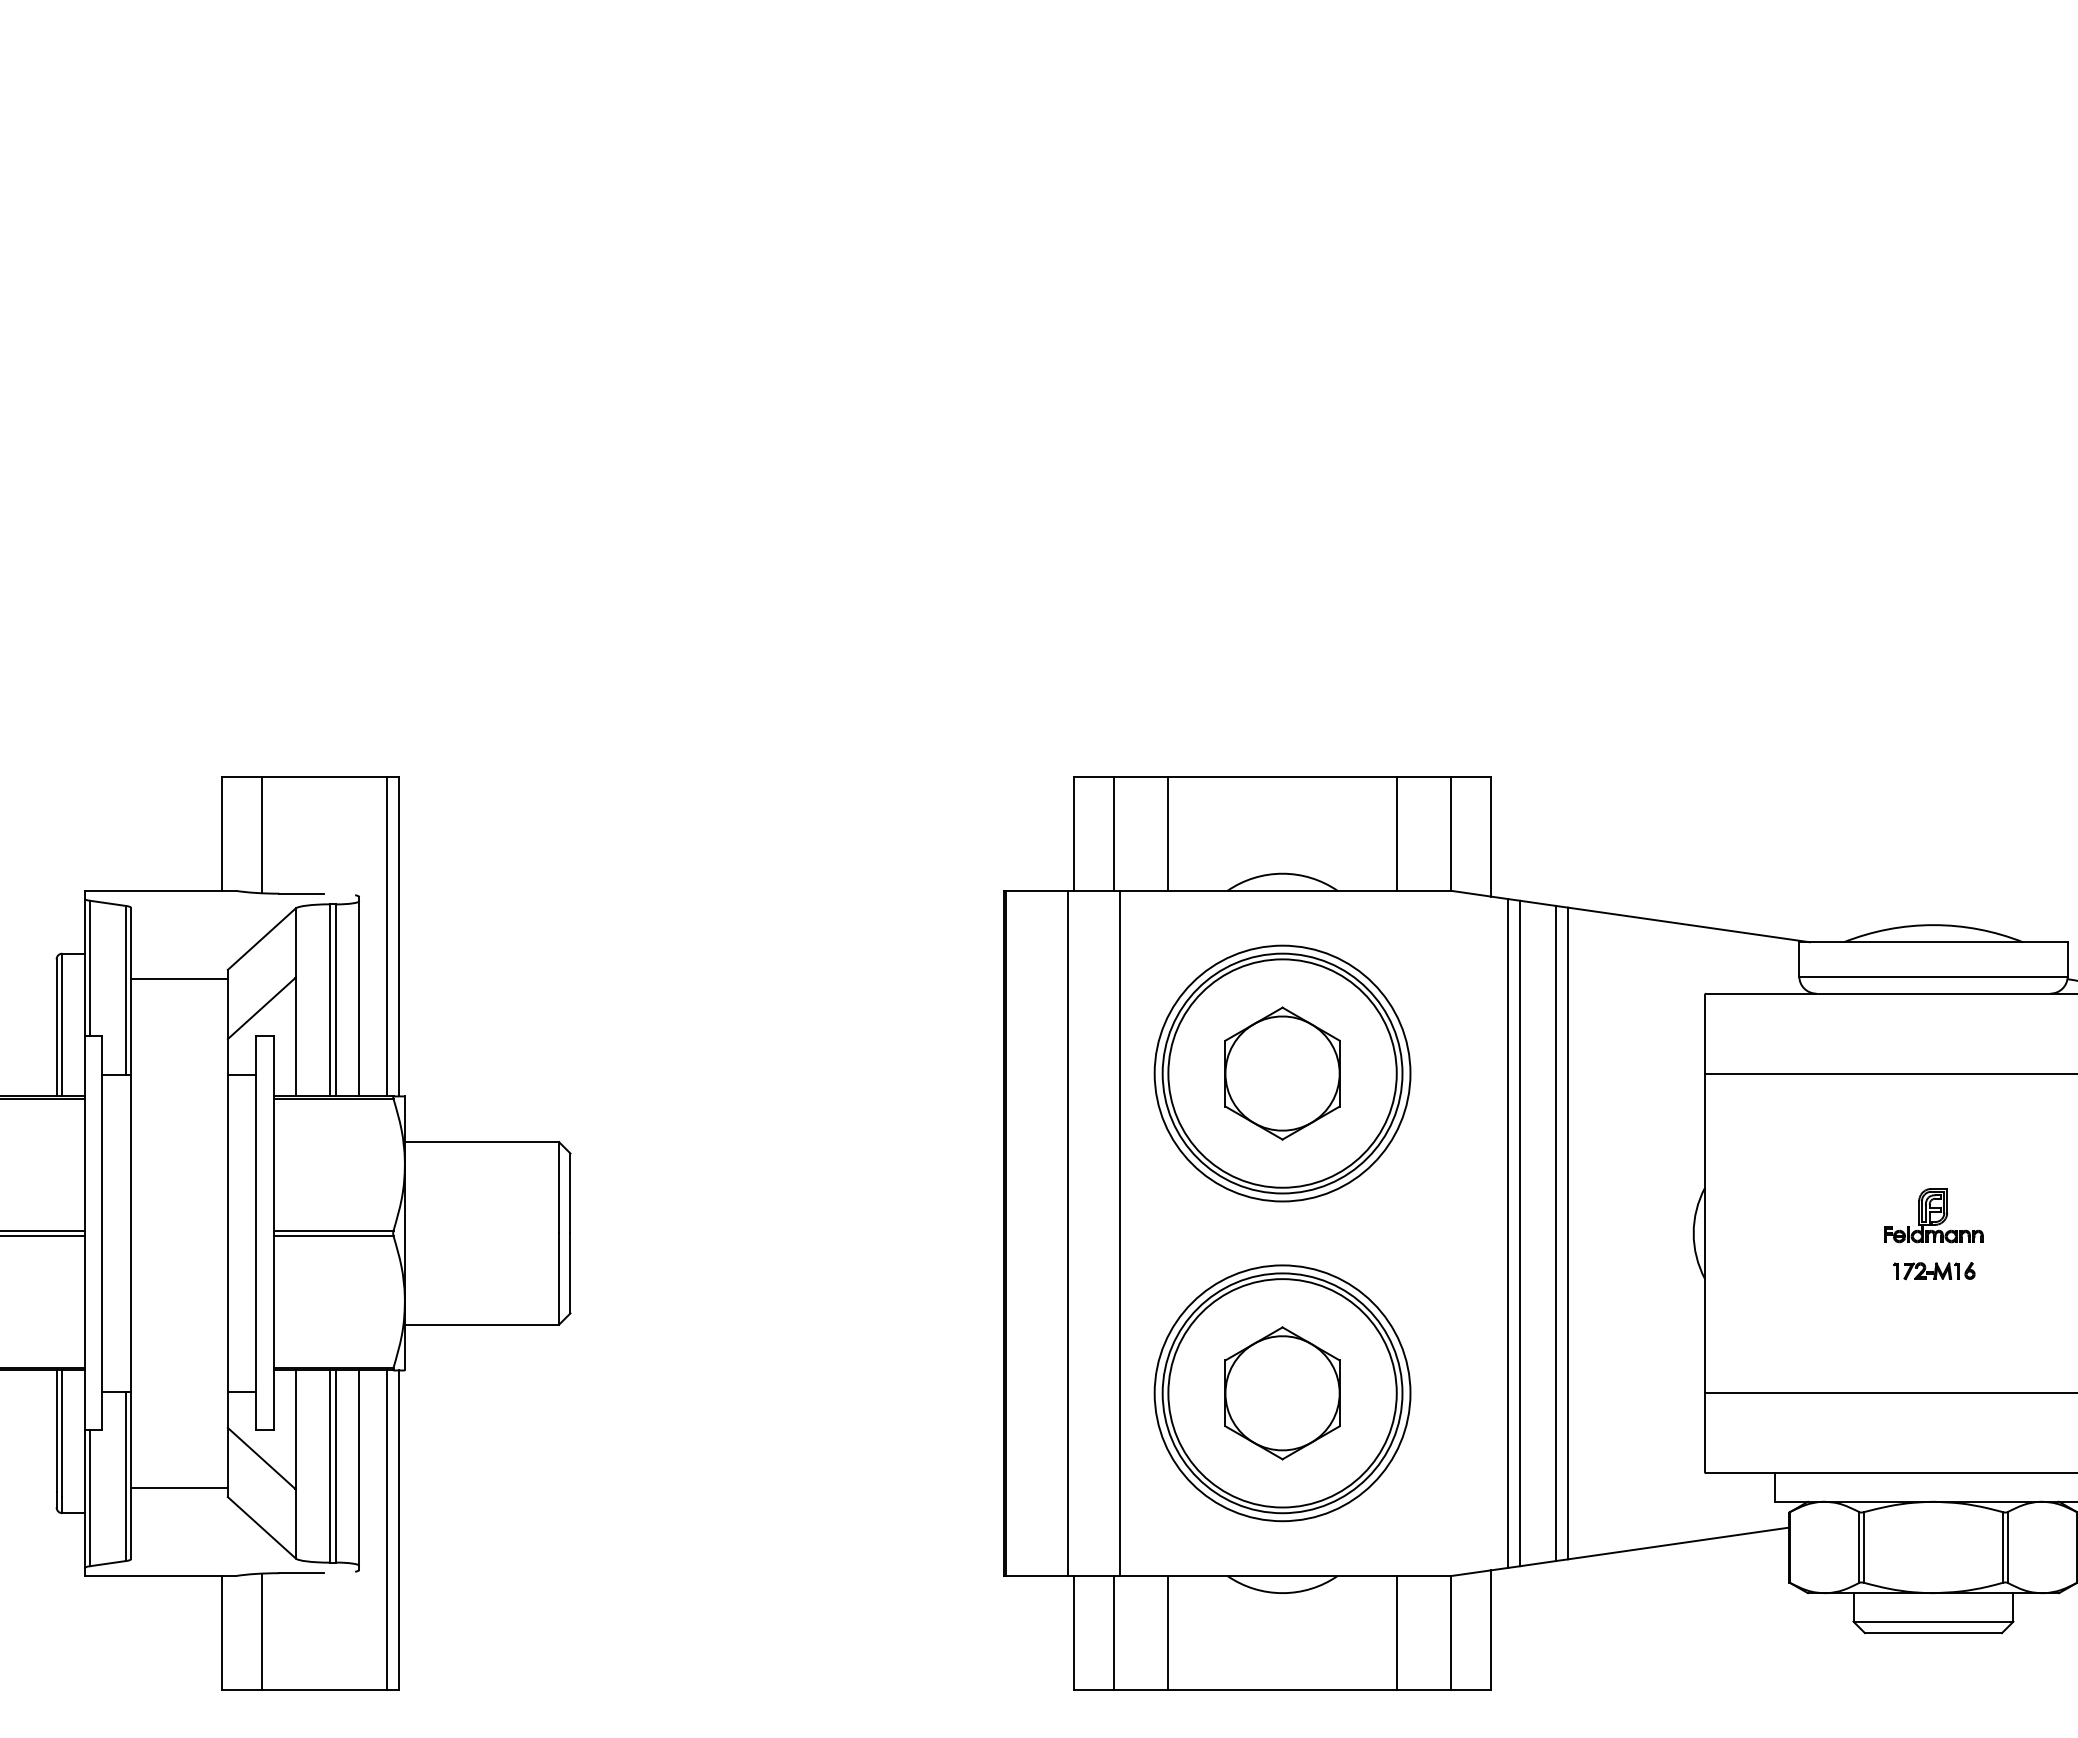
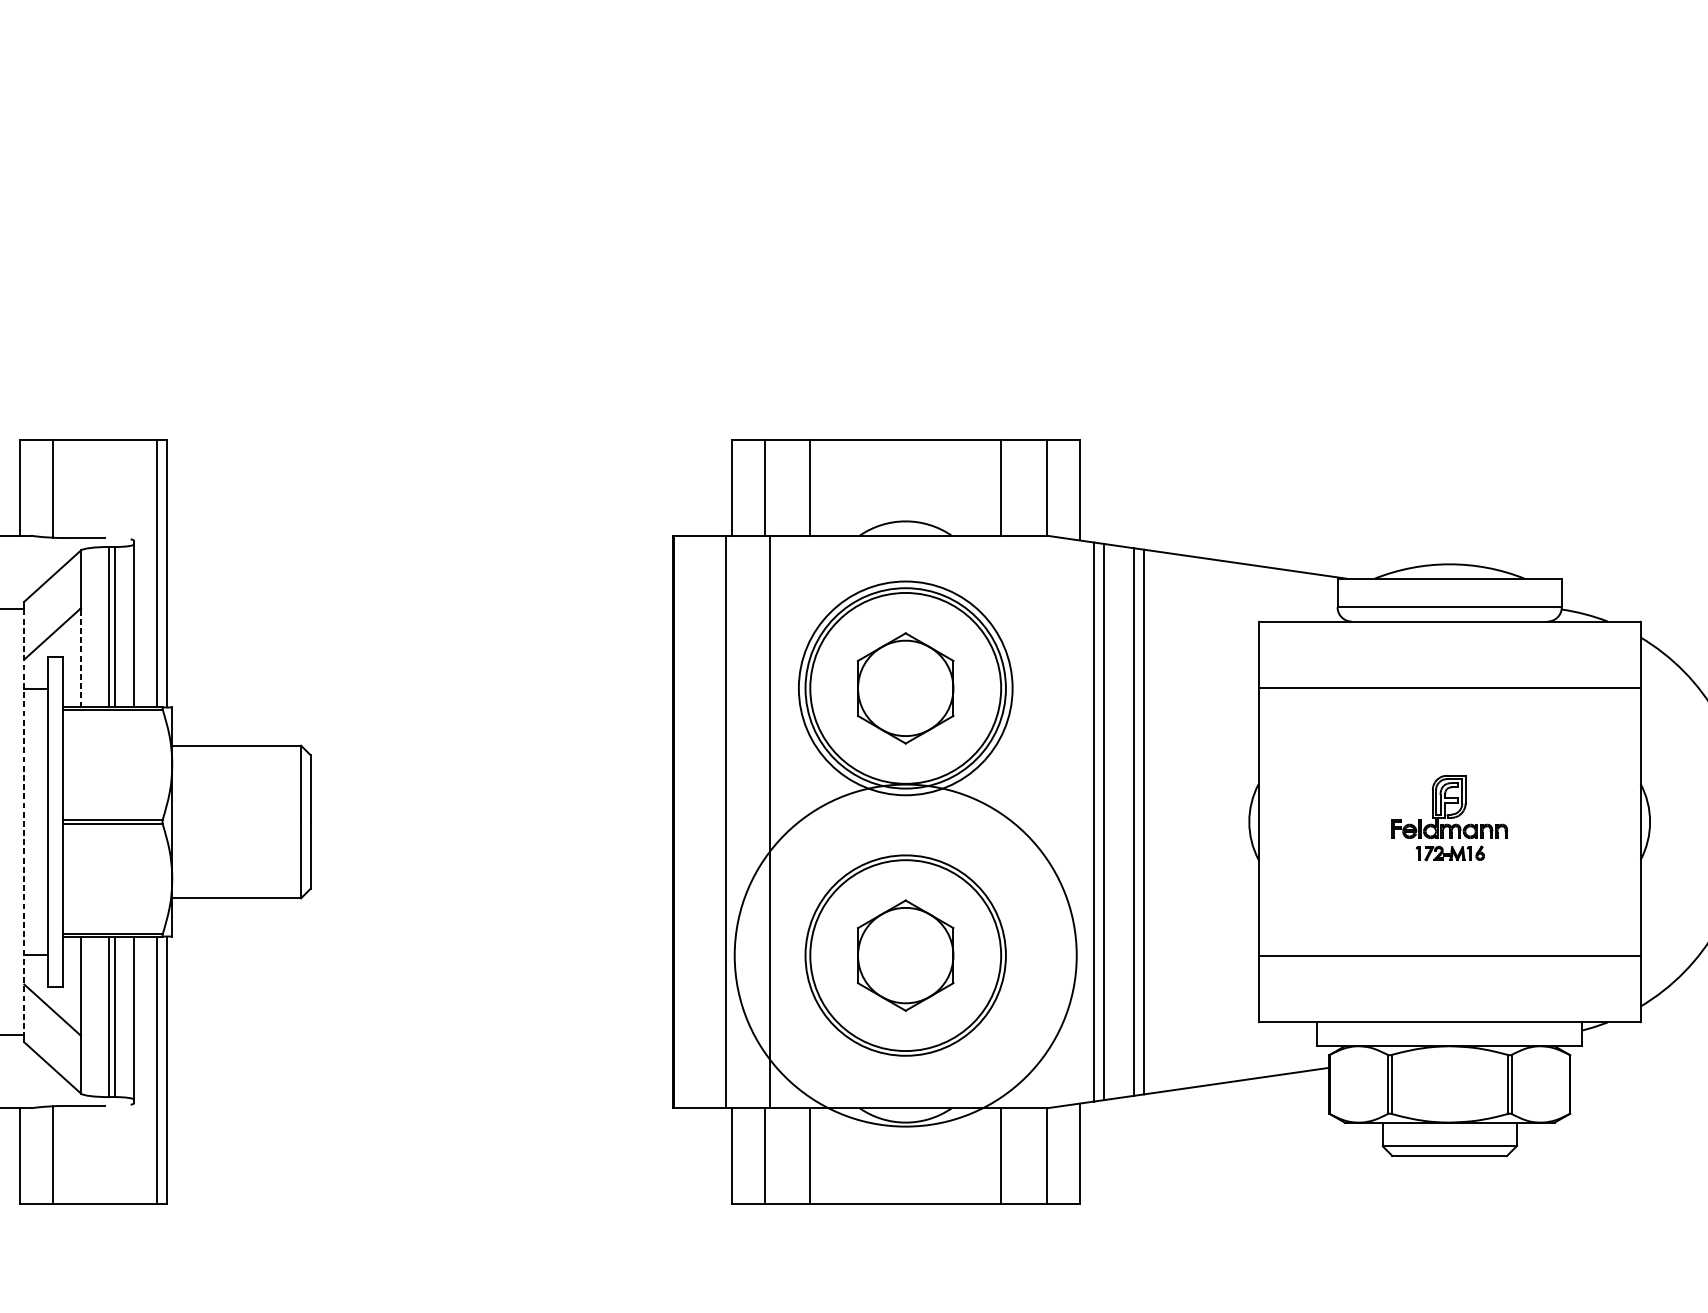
line: (295, 1036) -> (80, 657), solid -> dashed
part: (1933, 1215) -> (1449, 807), size x1.4
line: (227, 1234) -> (24, 822), solid -> dashed
circle: (1282, 1393) -> (905, 955), size x1.6

